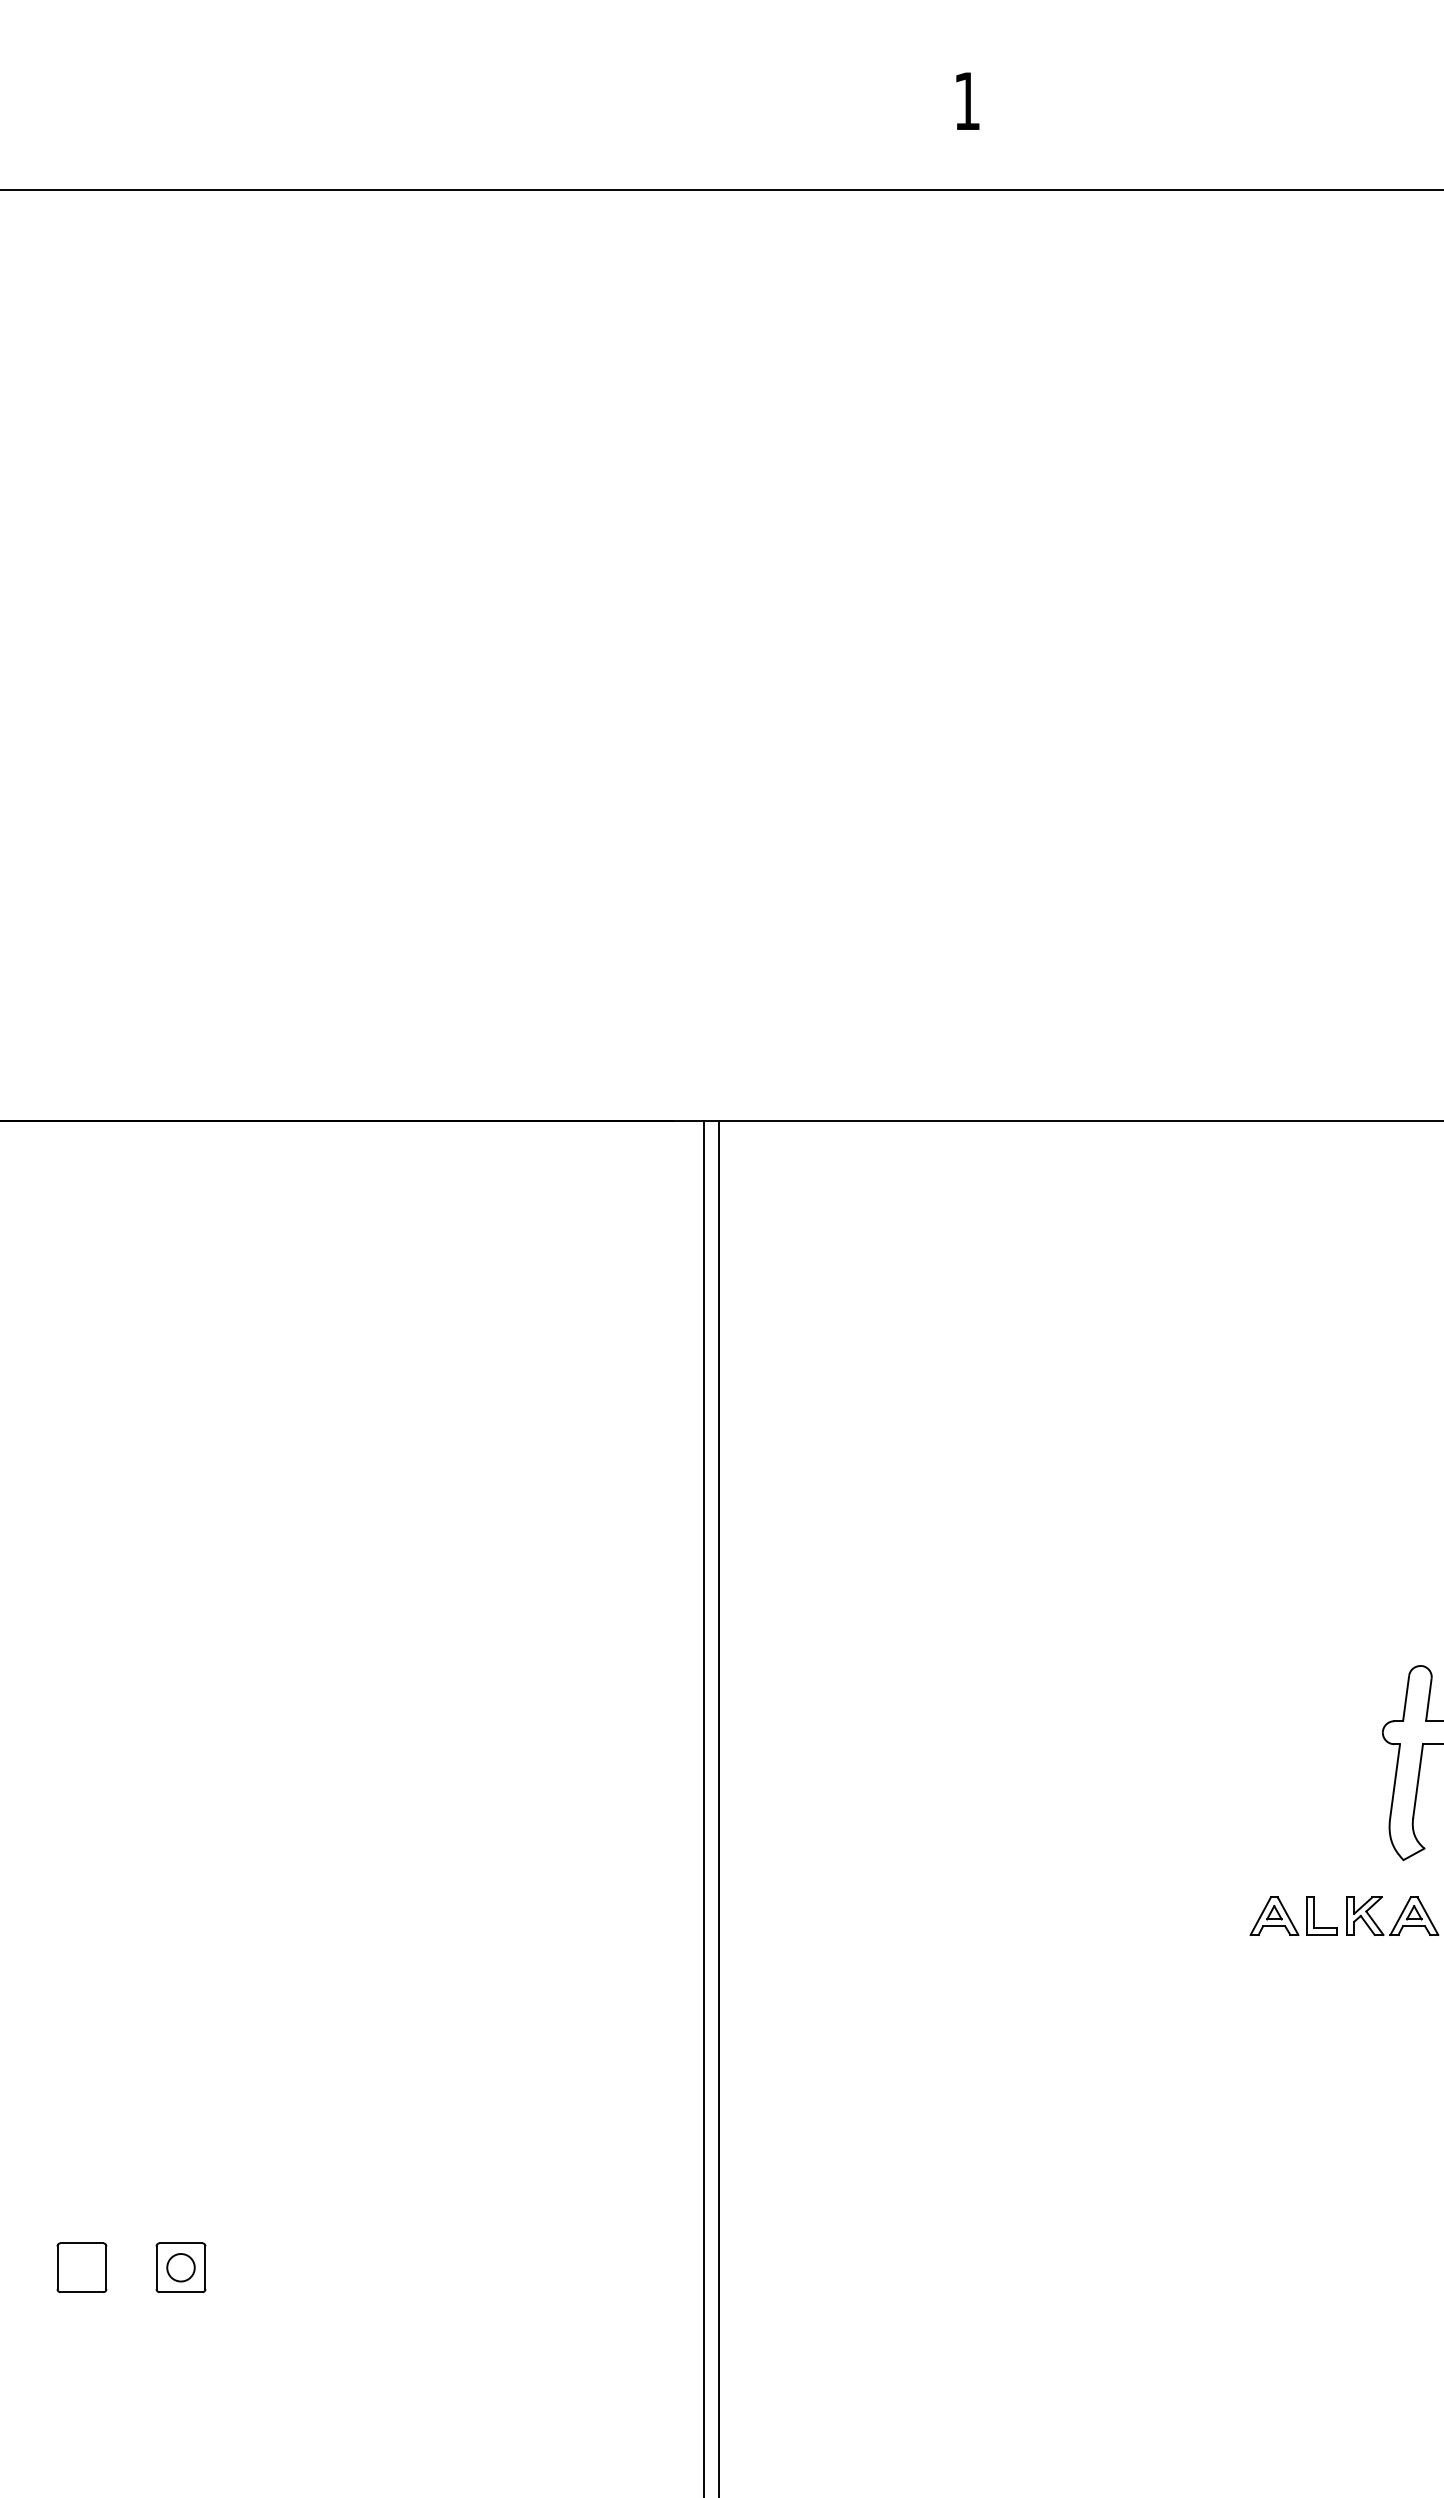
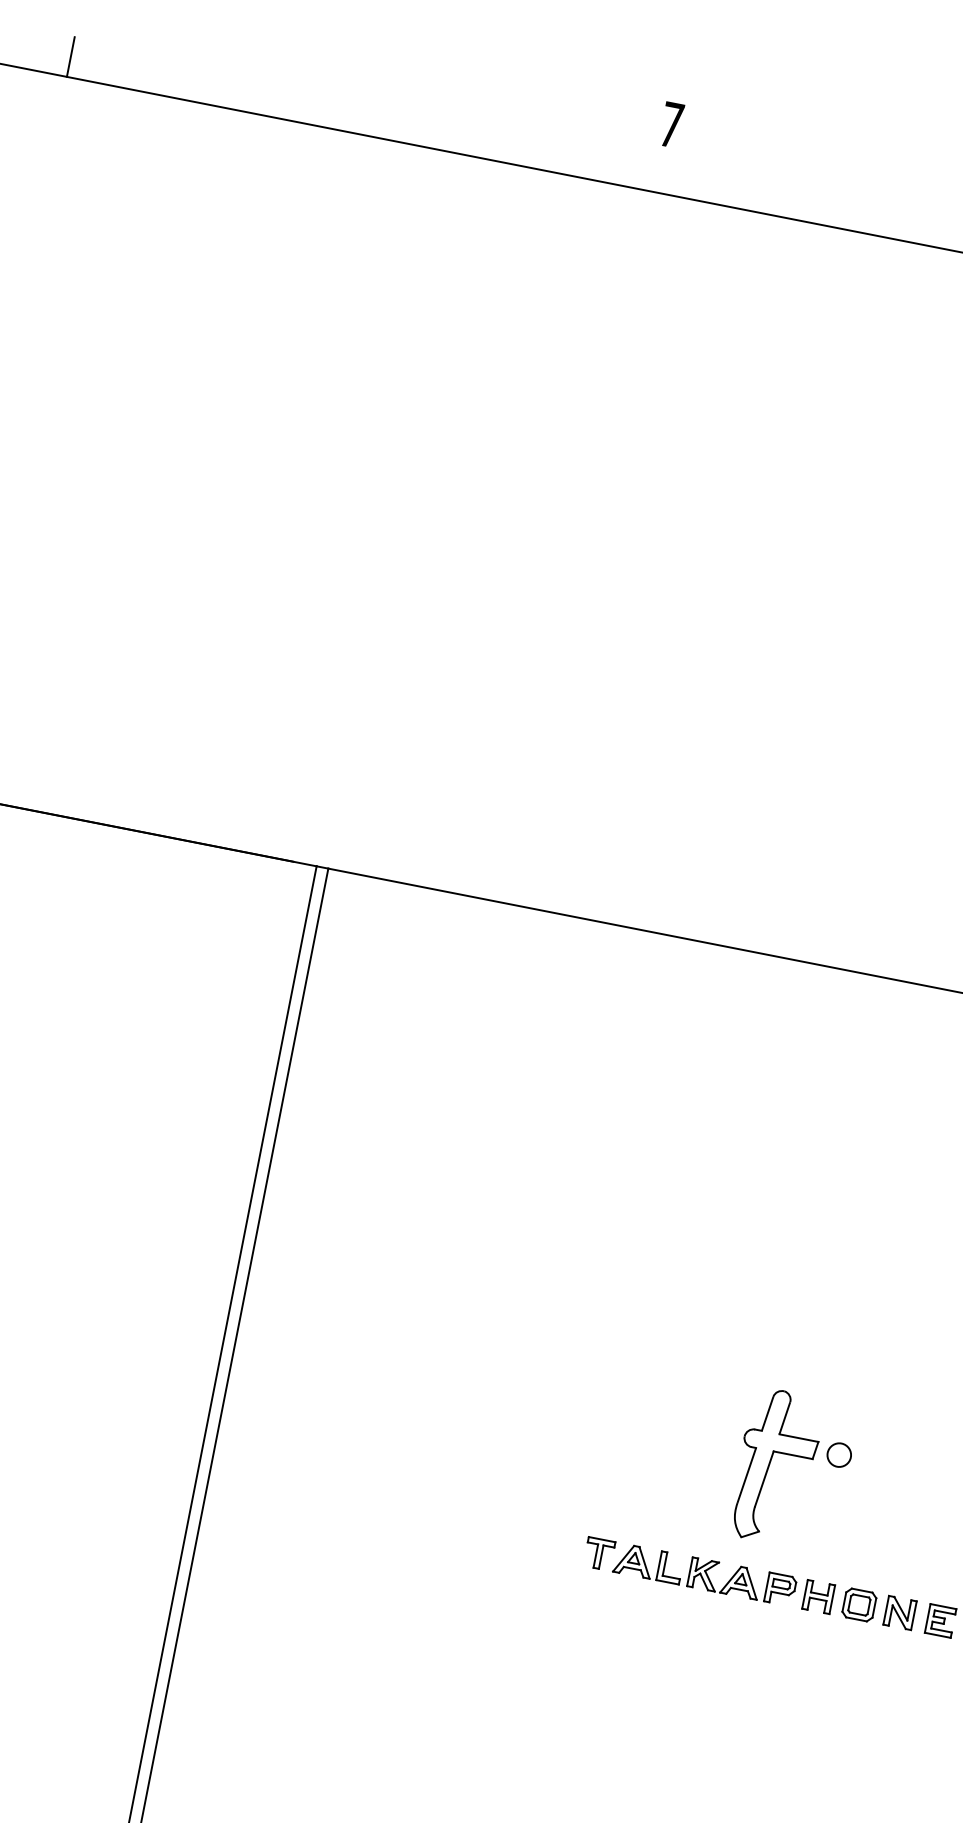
text: (966, 100) -> (671, 124), 1 -> 7
line: (195, 163) -> (71, 56), added
part: (1228, 1915) -> (599, 1553), added

